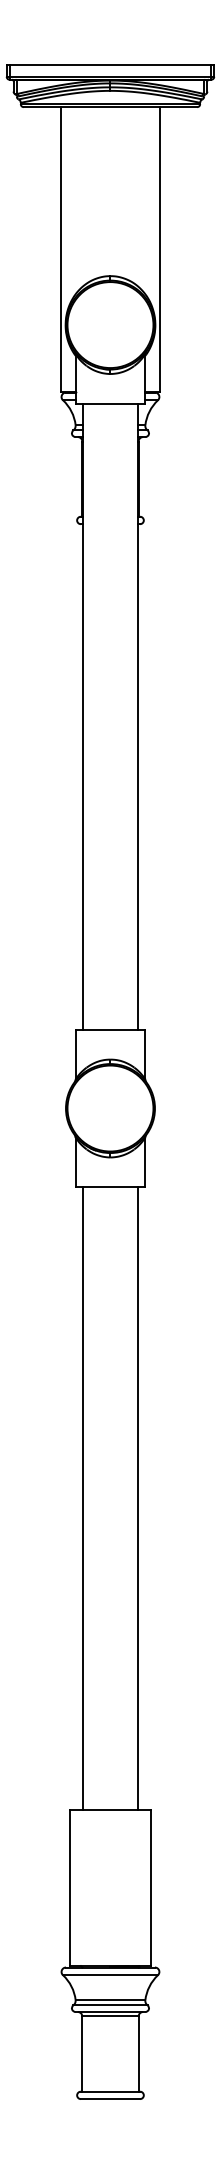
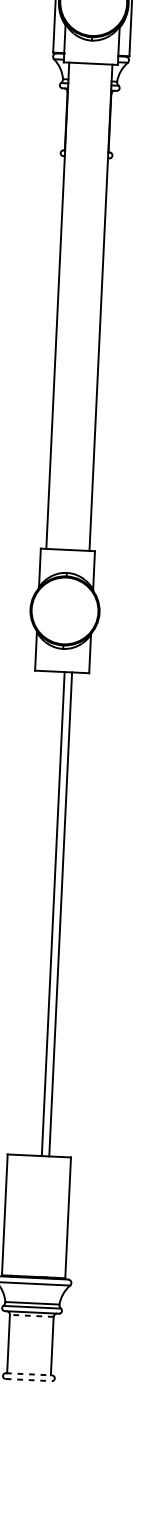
line: (82, 1498) -> (53, 913), moved
line: (138, 1498) -> (60, 914), moved
line: (109, 2016) -> (31, 1315), solid -> dashed
line: (110, 2091) -> (29, 1374), solid -> dashed
line: (110, 2099) -> (28, 1380), solid -> dashed

